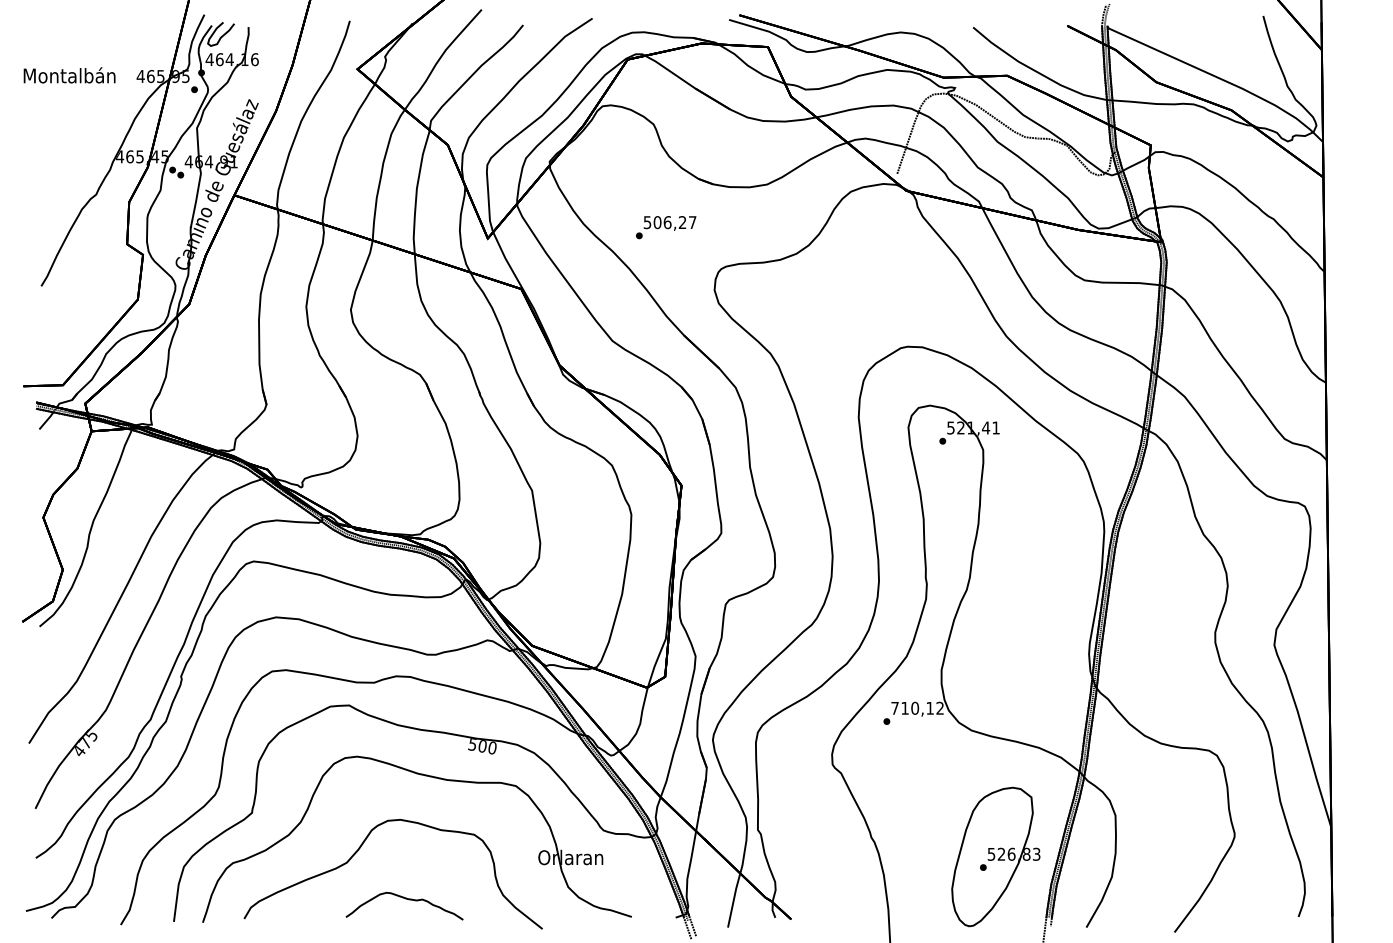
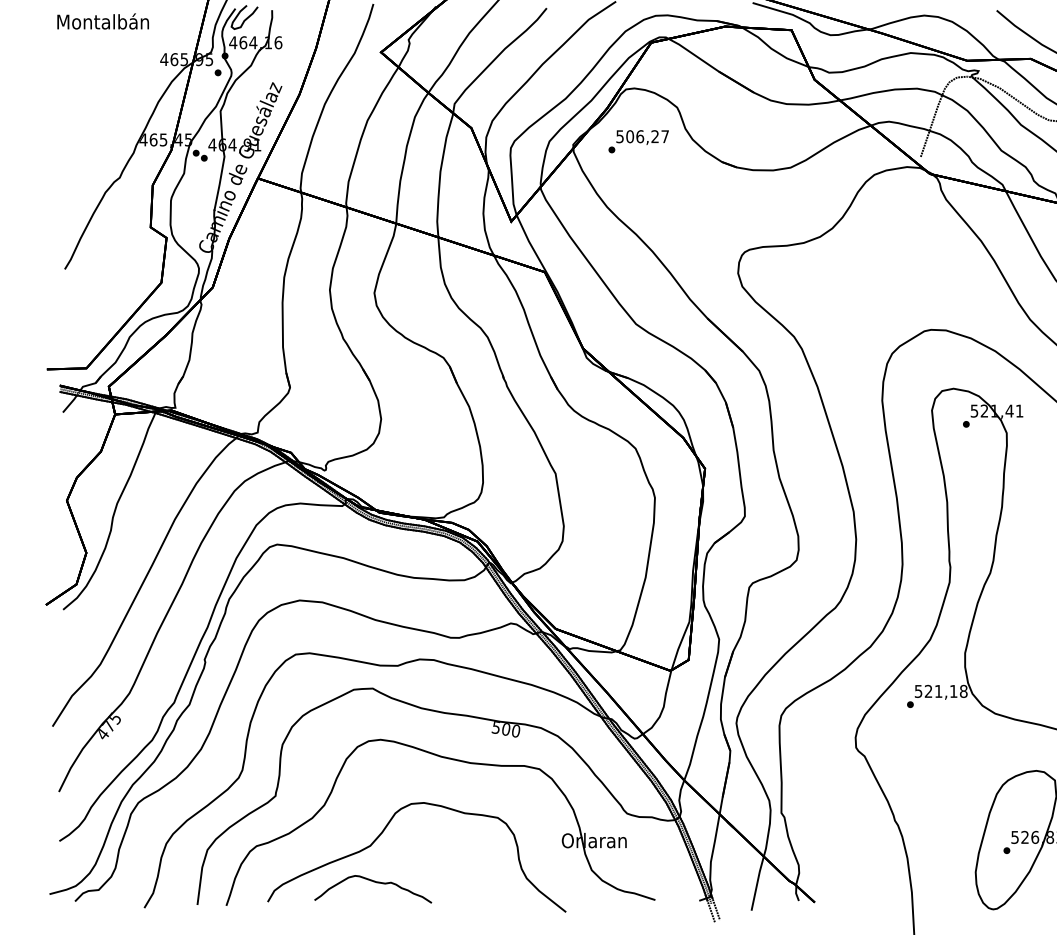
text: (69, 75) -> (103, 21), moved
text: (666, 227) -> (639, 141), moved
text: (917, 707) -> (941, 690), 710,12 -> 521,18
part: (405, 899) -> (374, 882), moved

